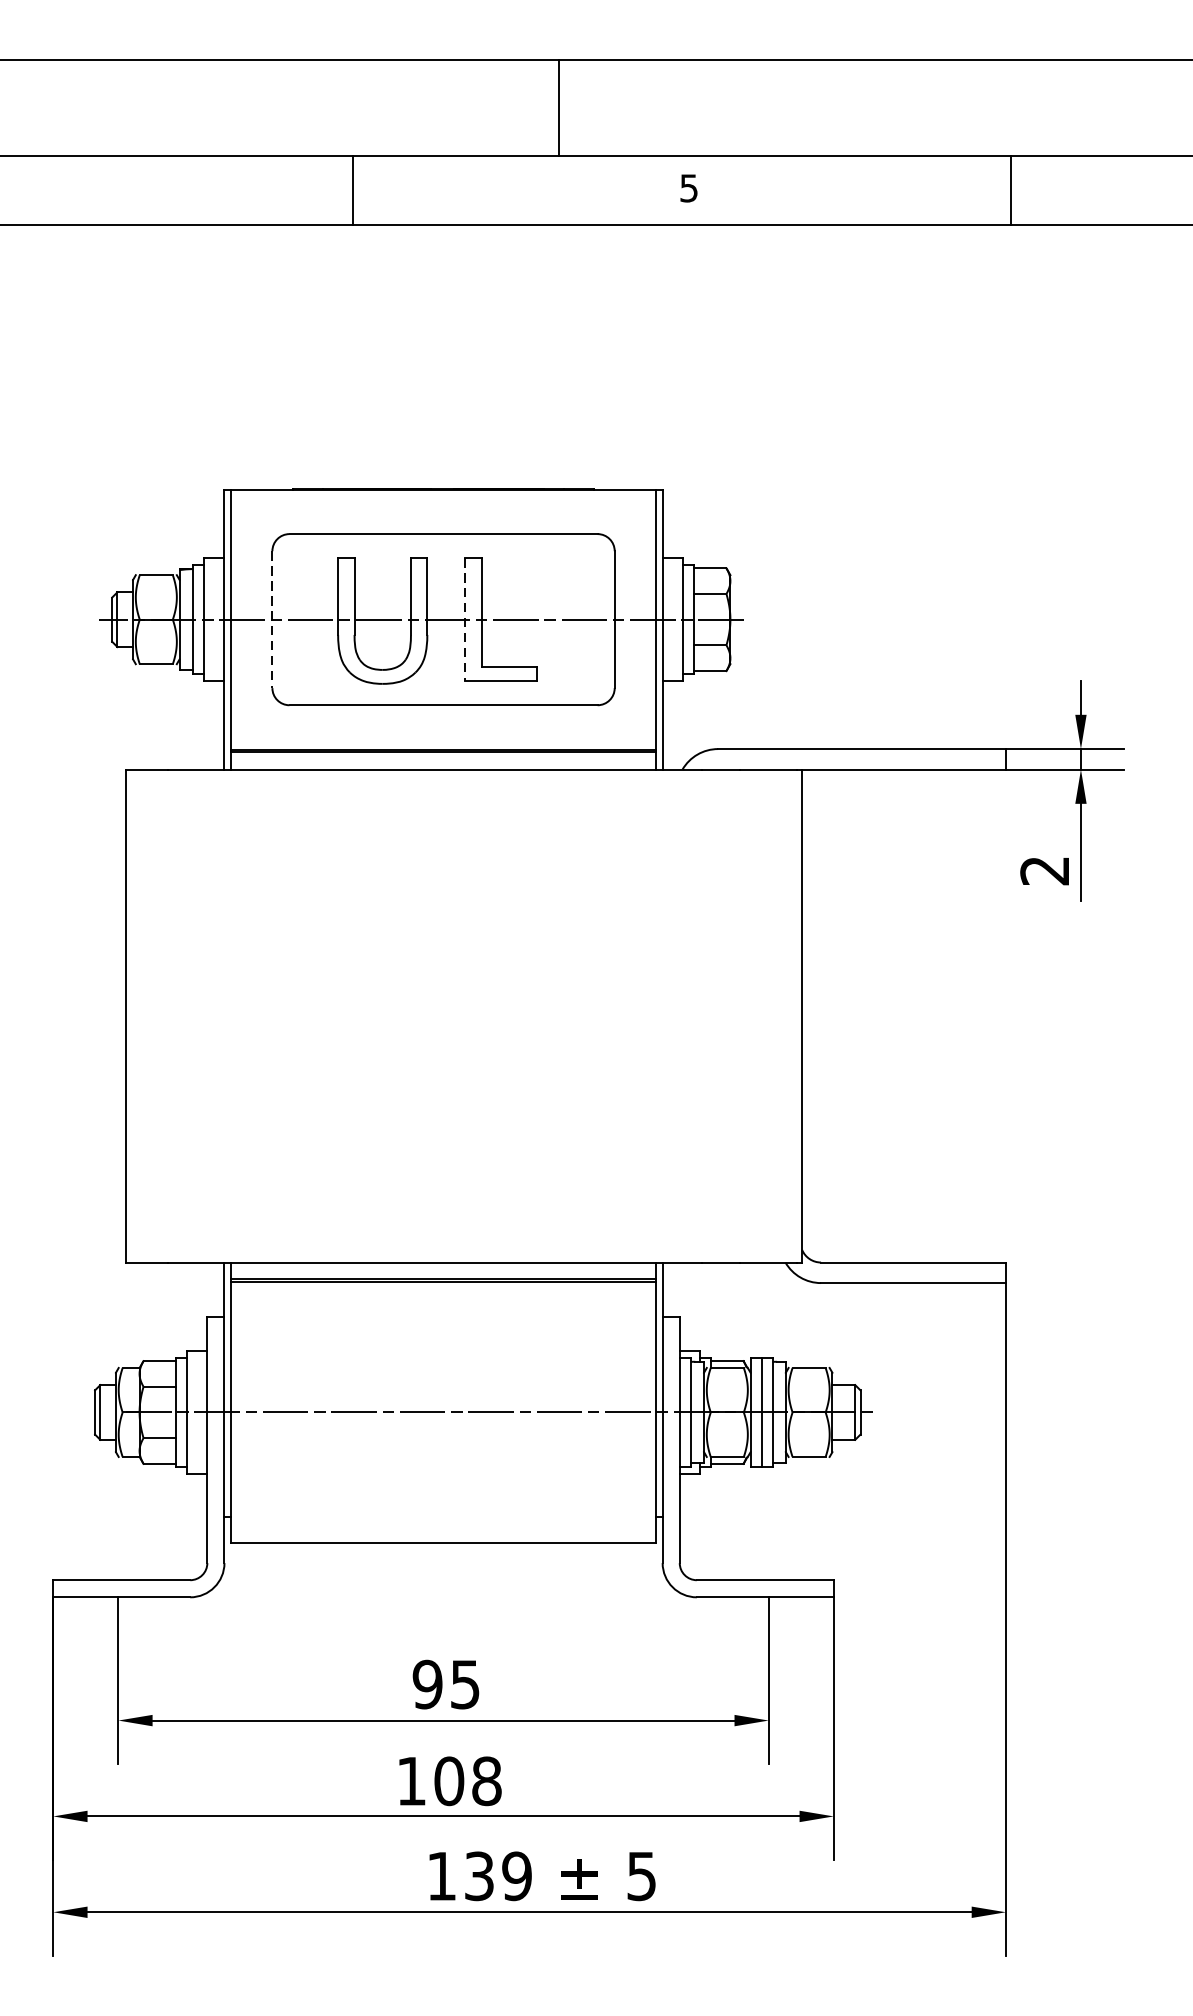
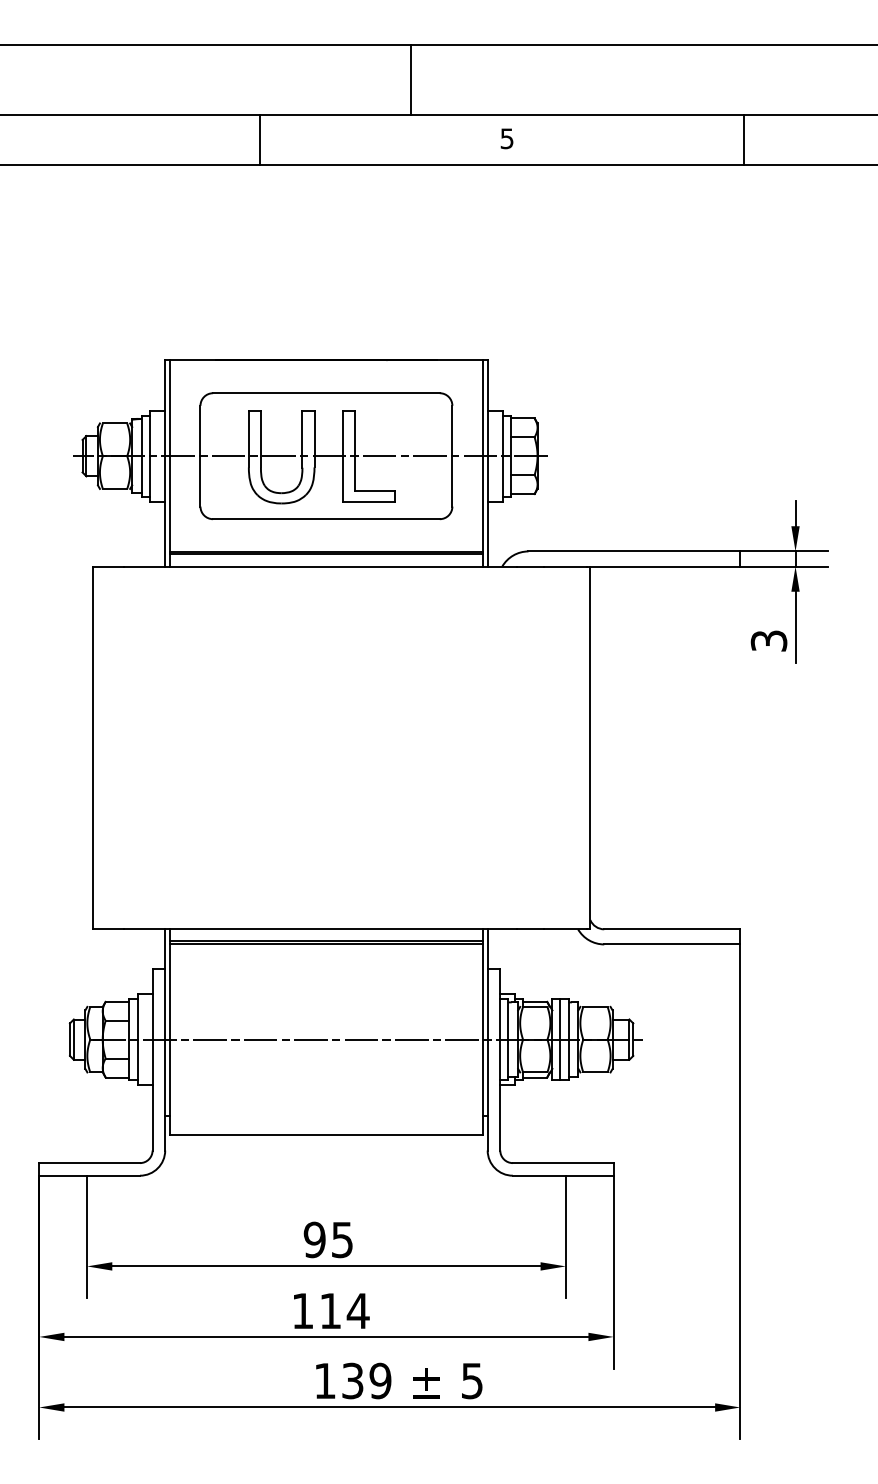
line: (272, 620) -> (200, 456), dashed -> solid
line: (465, 620) -> (342, 456), dashed -> solid
text: (1045, 870) -> (769, 640), 2 -> 3
text: (468, 1780) -> (344, 1310), 108 -> 114

